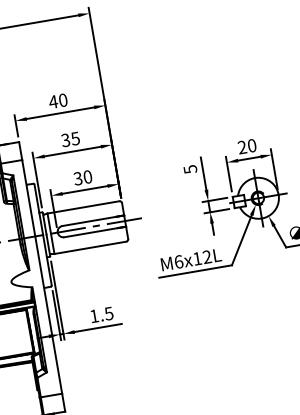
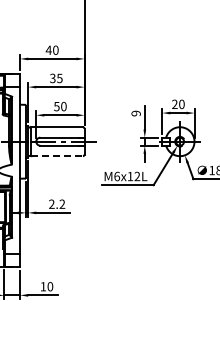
text: (189, 169) -> (135, 113), 5 -> 9
text: (77, 177) -> (56, 105), 30 -> 50
line: (90, 248) -> (57, 156), solid -> dashed
text: (102, 313) -> (57, 203), 1.5 -> 2.2

